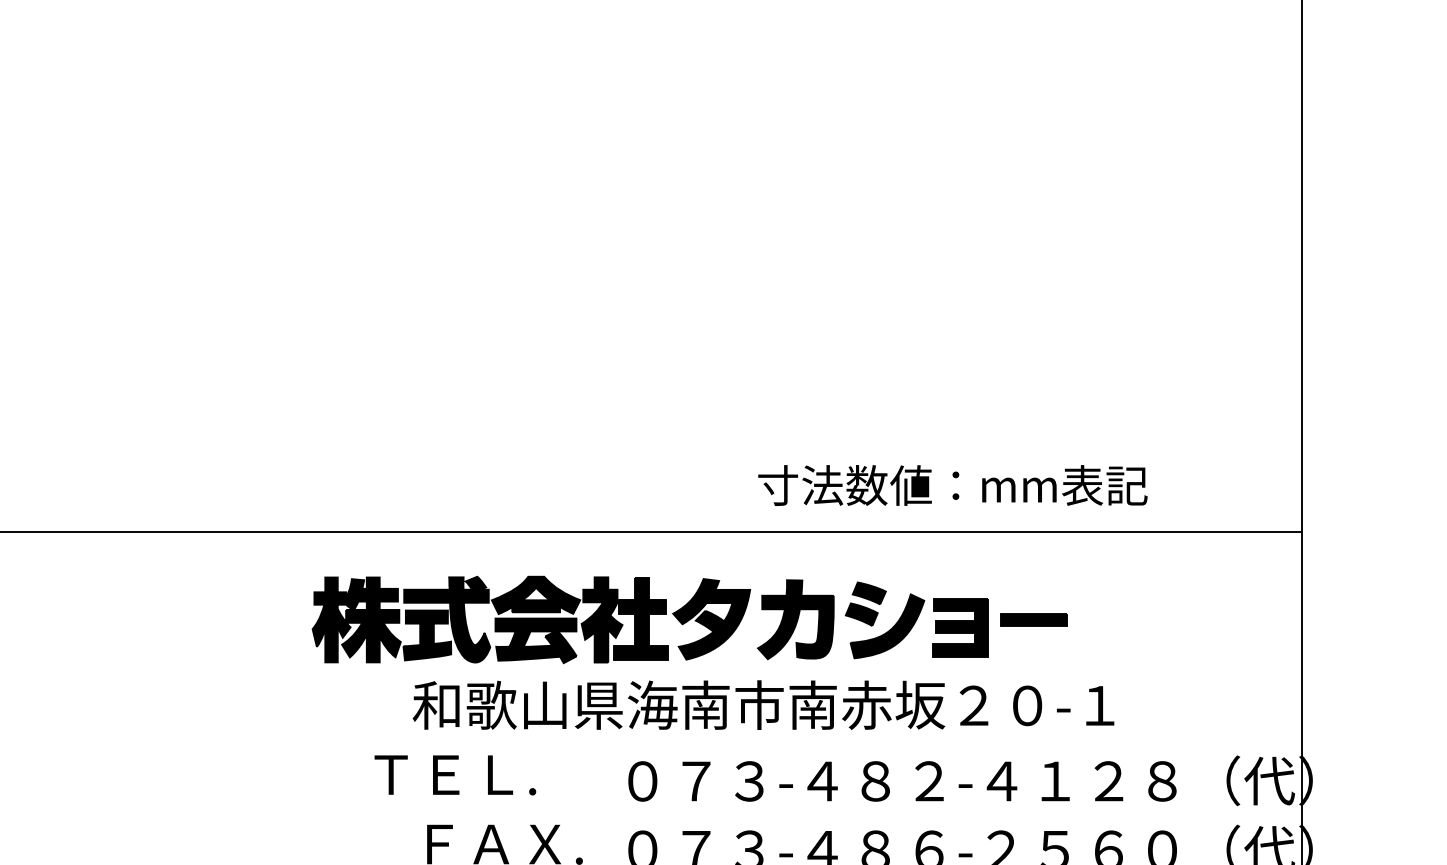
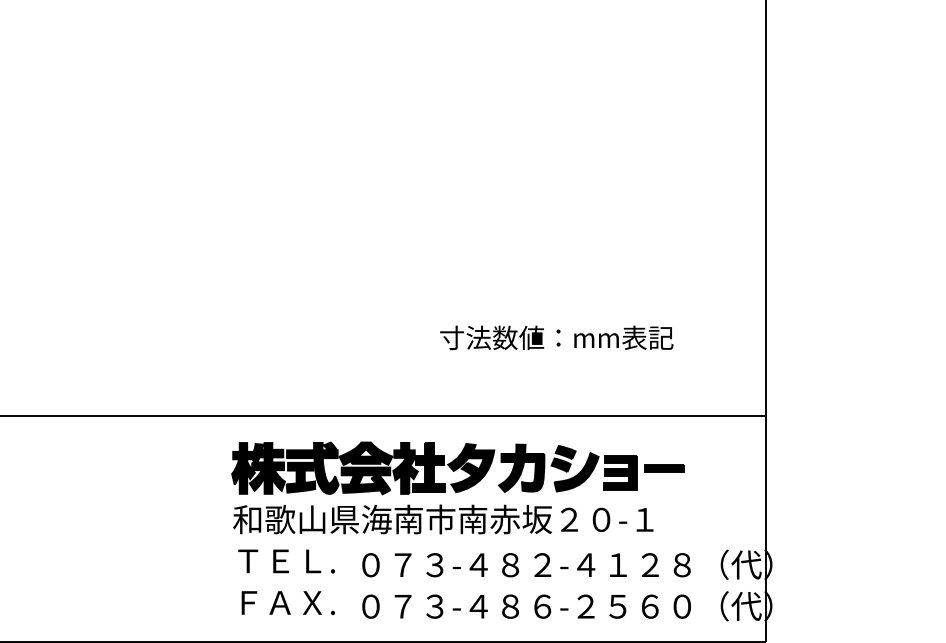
text: (952, 484) -> (556, 337), moved
part: (688, 620) -> (457, 468), moved
text: (455, 775) -> (286, 561), moved

